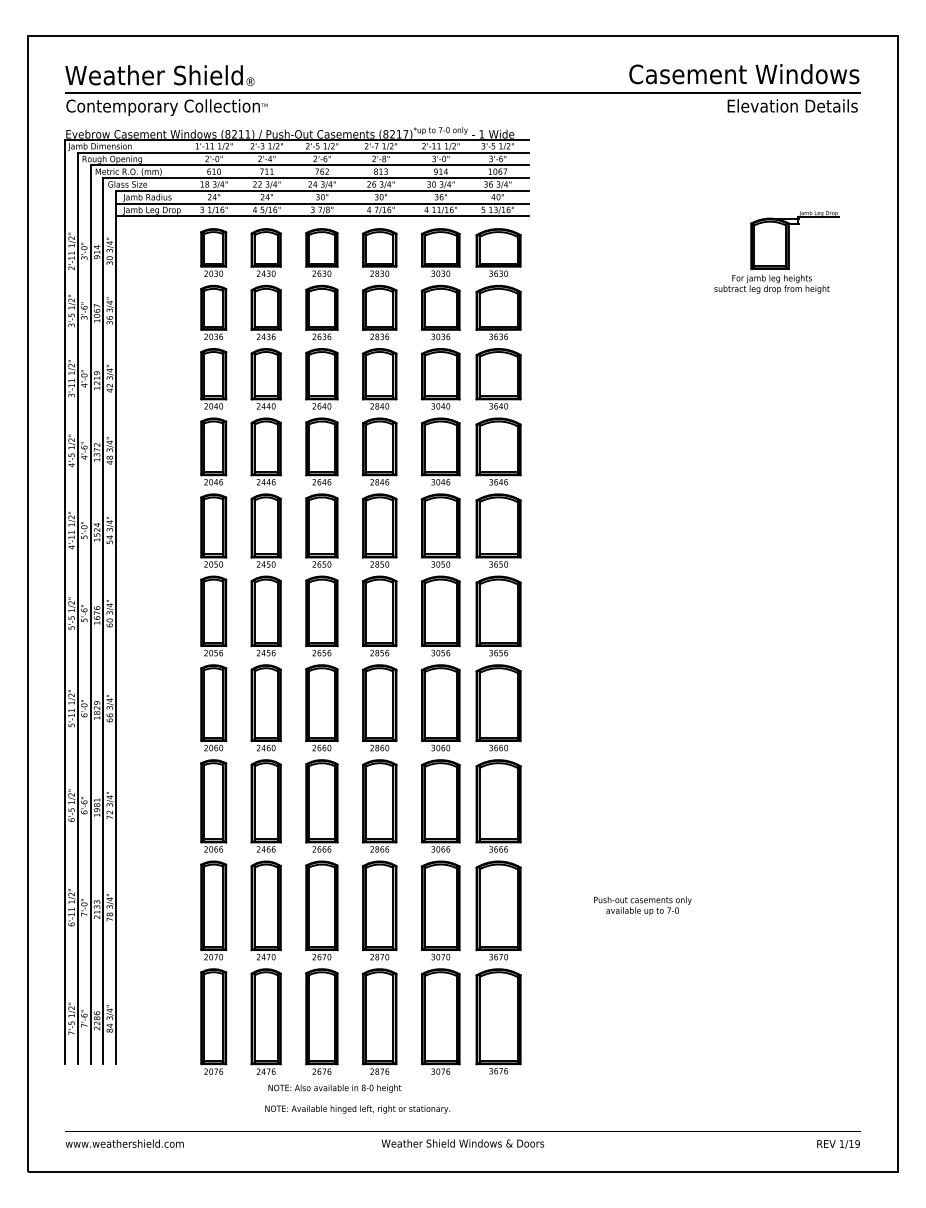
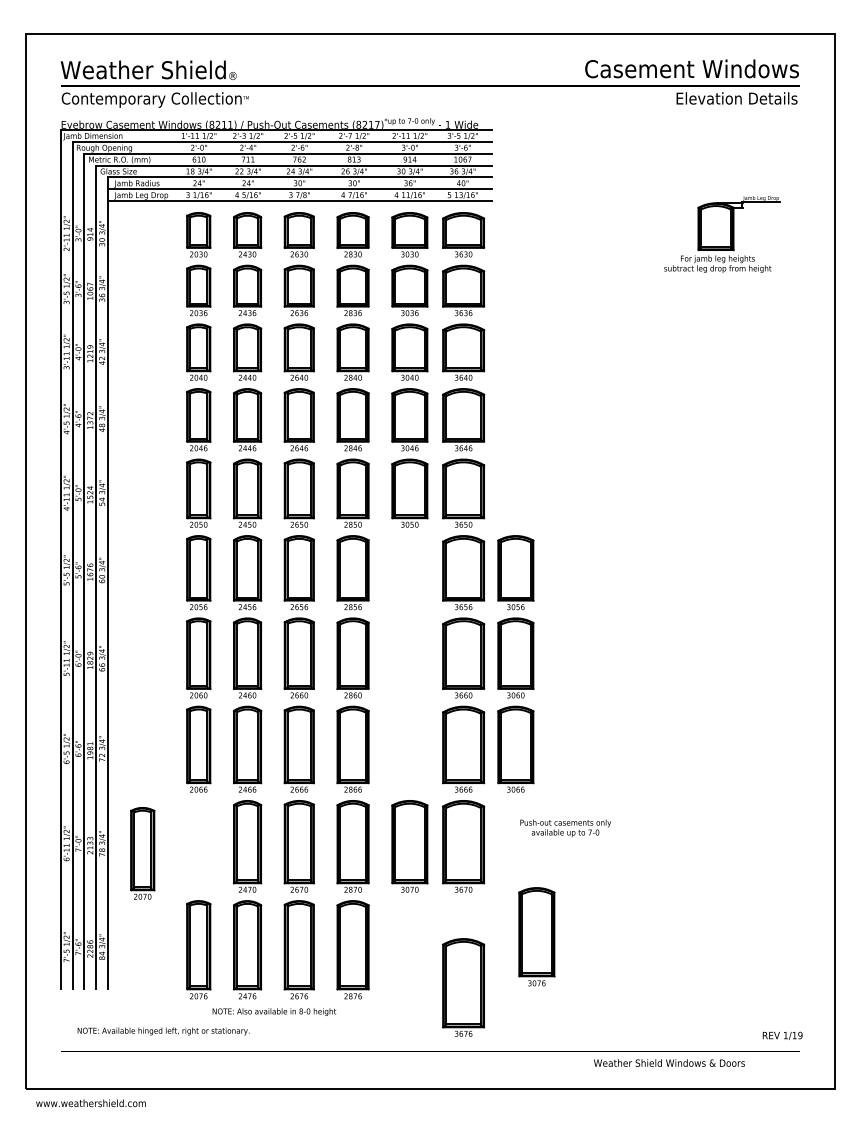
part: (440, 713) -> (515, 663), moved
text: (642, 905) -> (565, 827), moved
part: (213, 910) -> (142, 853), moved
part: (440, 1021) -> (536, 936), moved
part: (498, 1021) -> (463, 987), moved
text: (335, 1088) -> (274, 1011), moved
text: (357, 1109) -> (163, 1031), moved
text: (463, 1142) -> (669, 1062), moved
text: (124, 1143) -> (90, 1103), moved
text: (838, 1143) -> (782, 1035), moved

